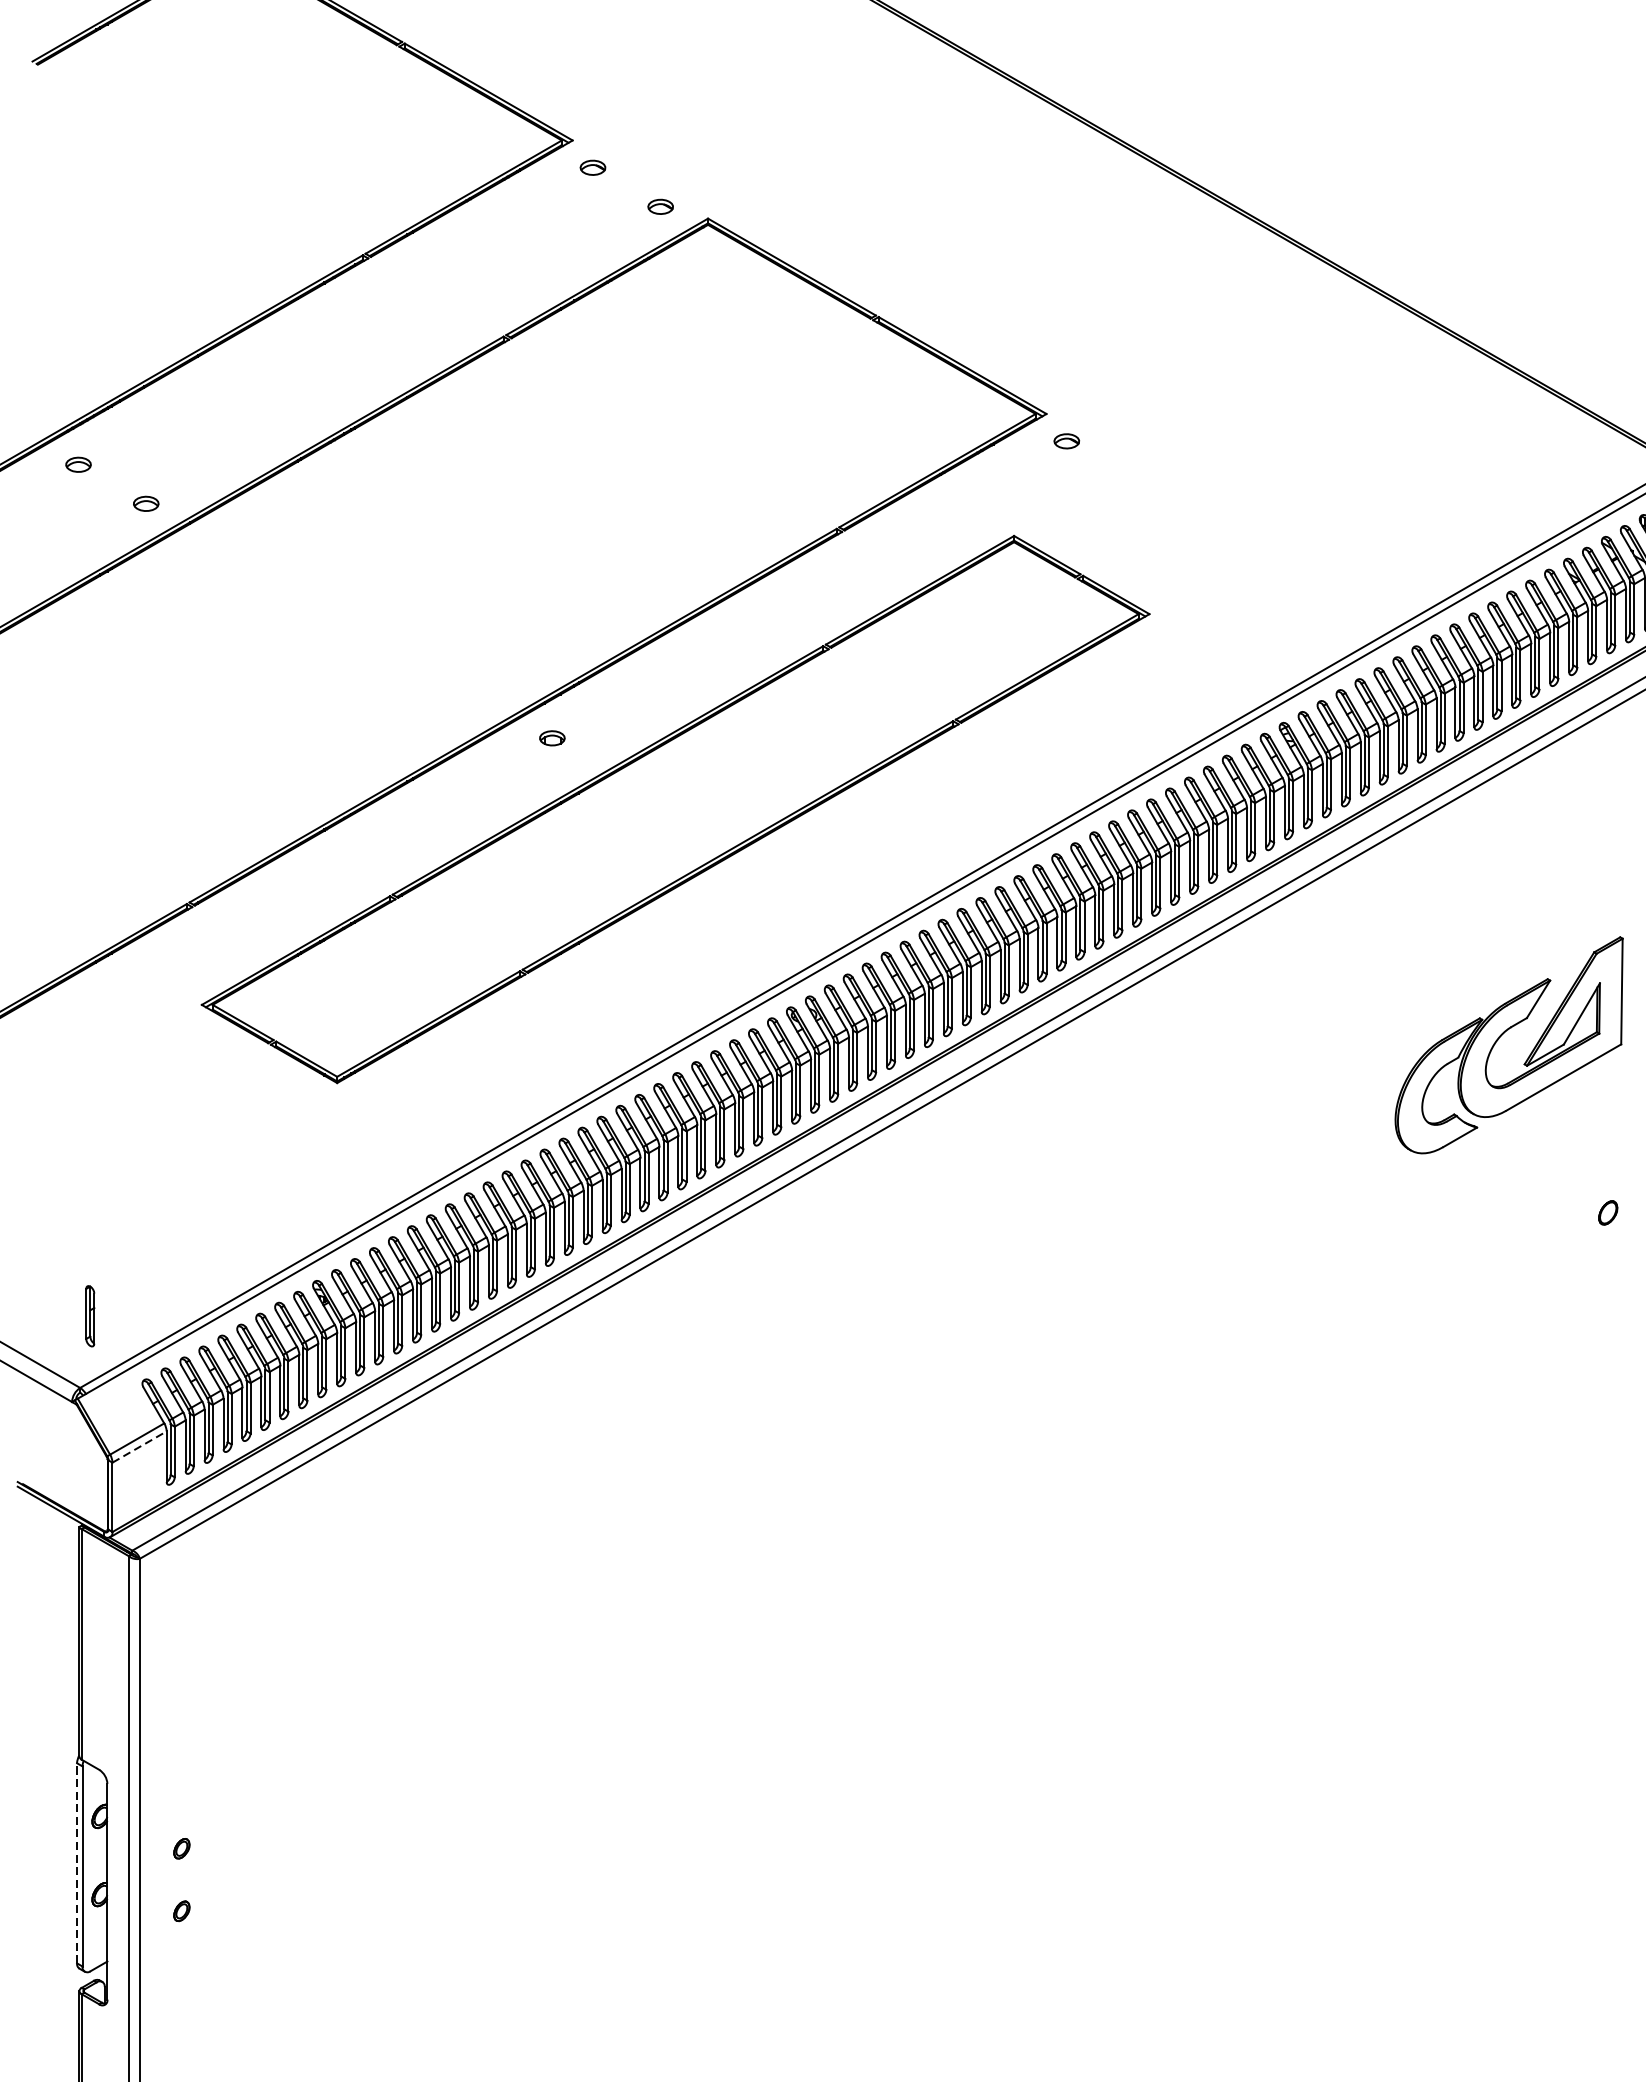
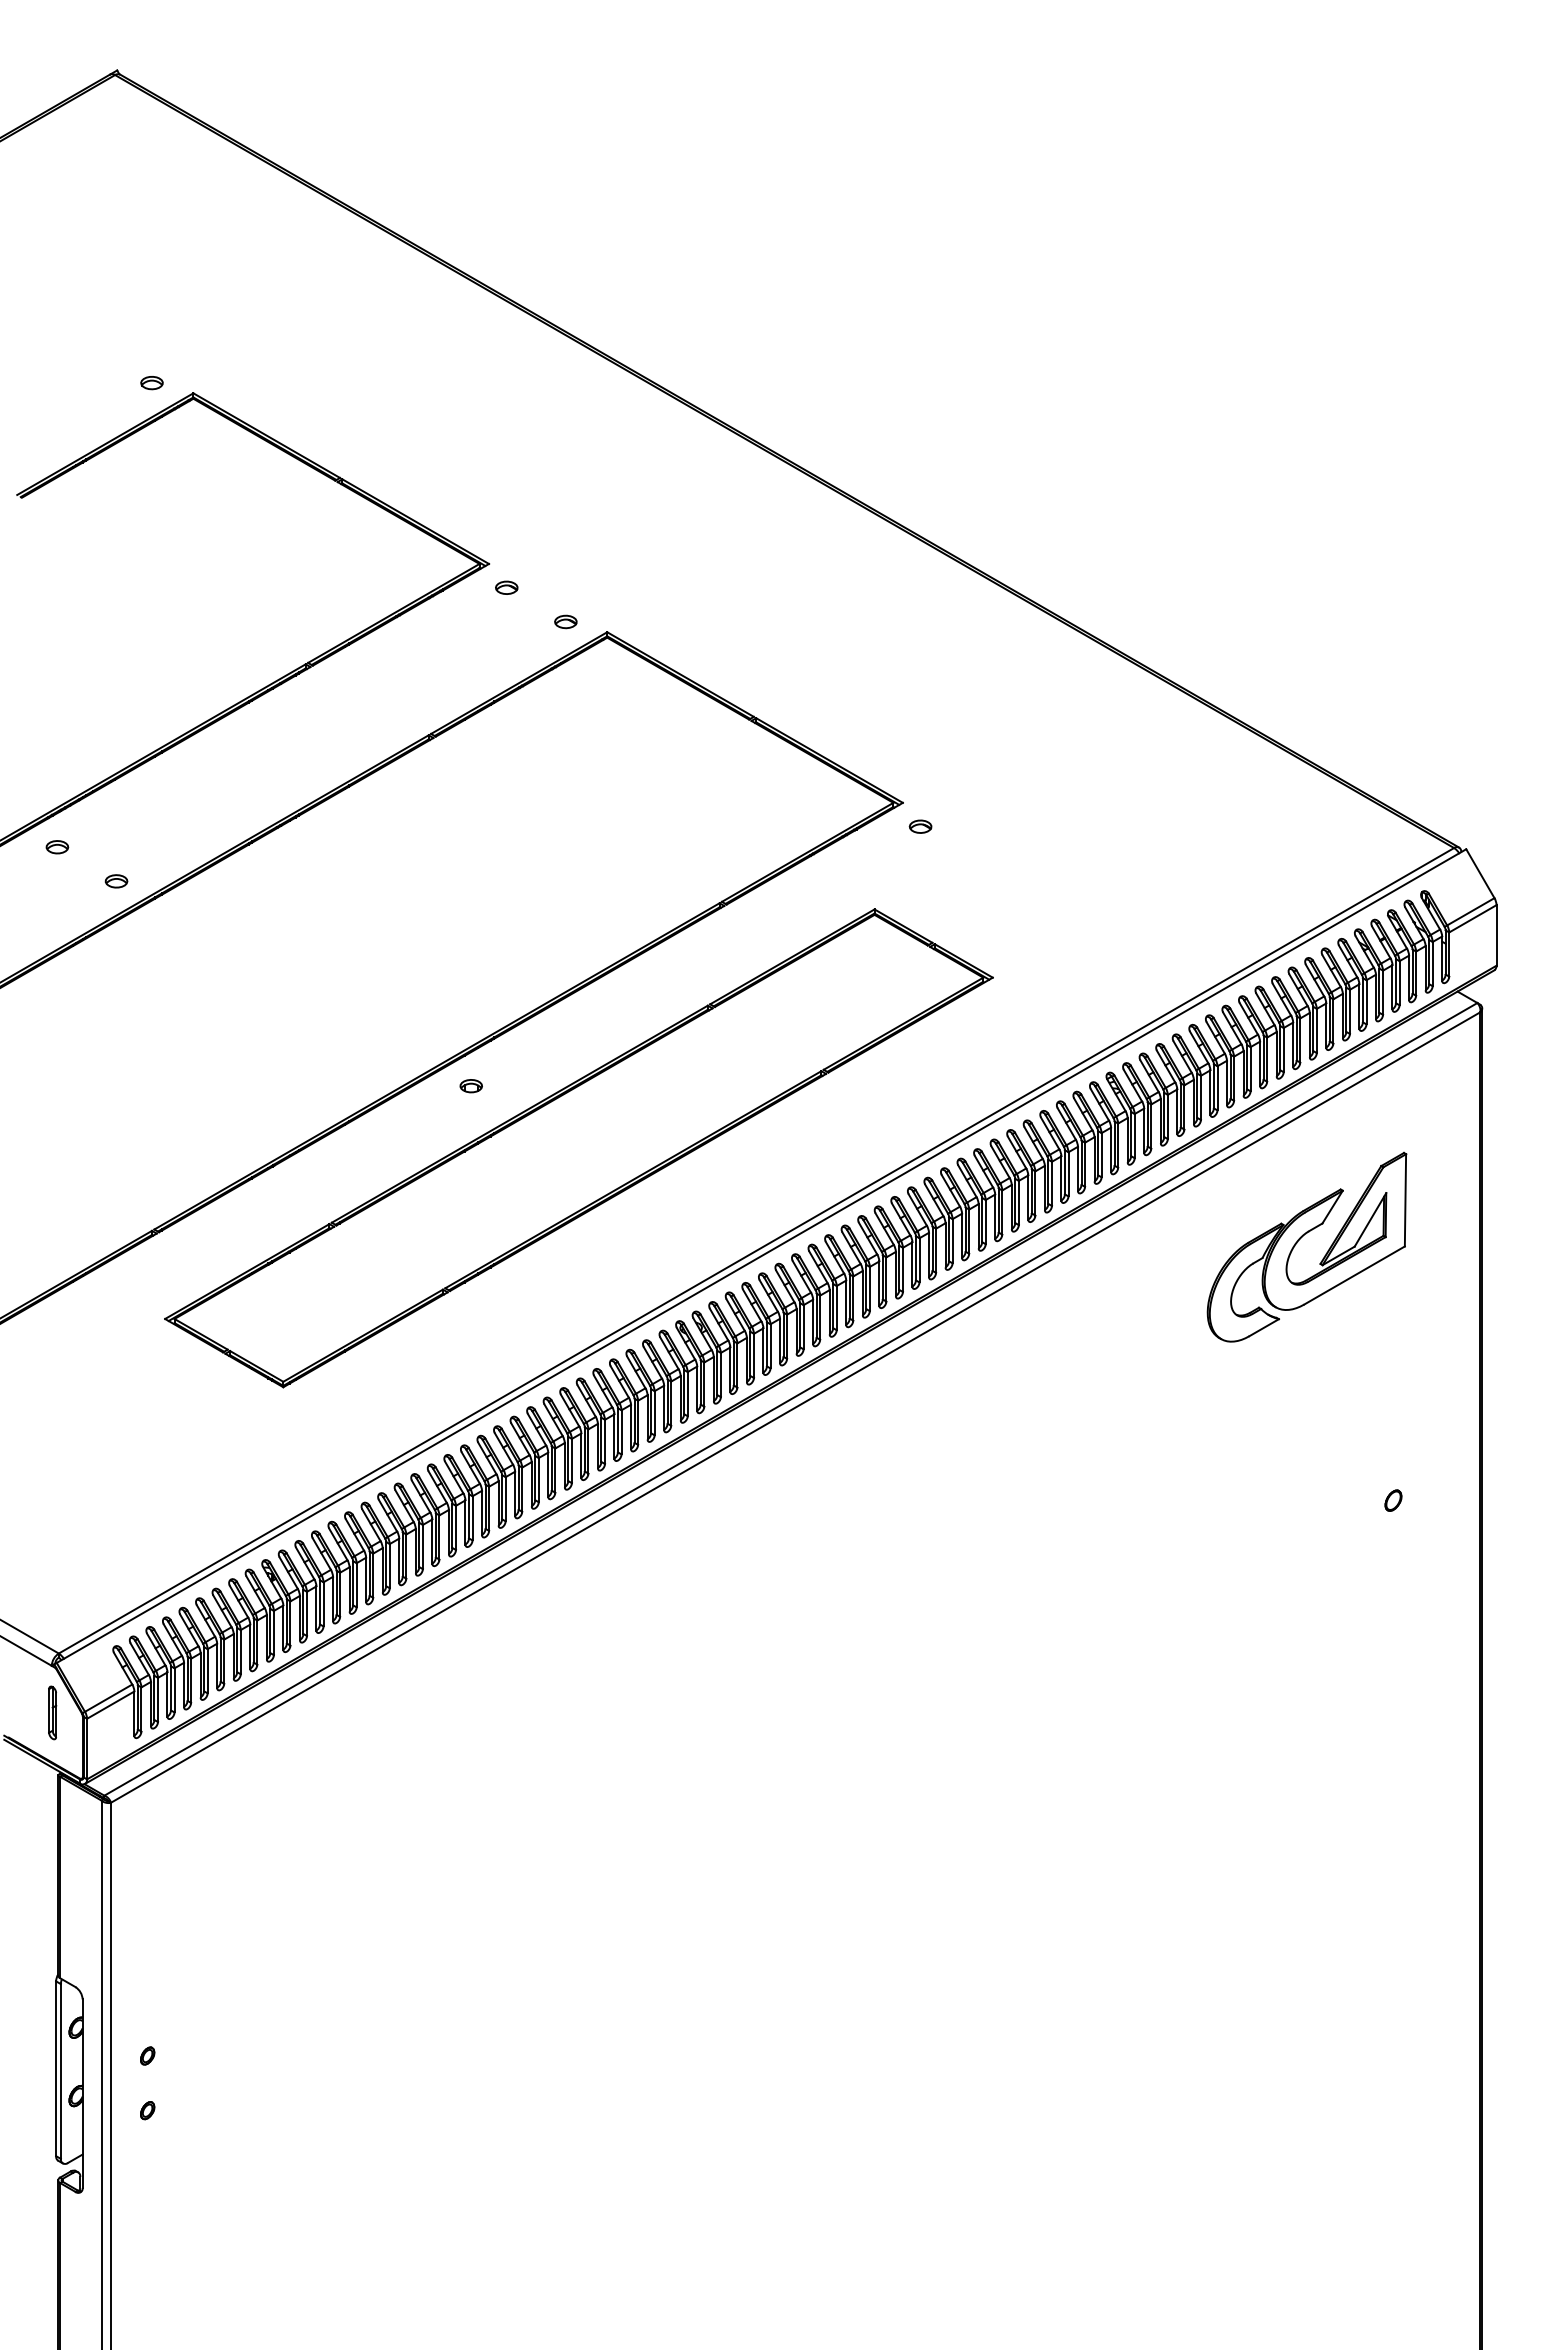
part: (1501, 1036) -> (1300, 1239), moved
part: (90, 1315) -> (52, 1712), moved
line: (140, 1446) -> (111, 1704), dashed -> solid
line: (77, 1863) -> (56, 2068), dashed -> solid

